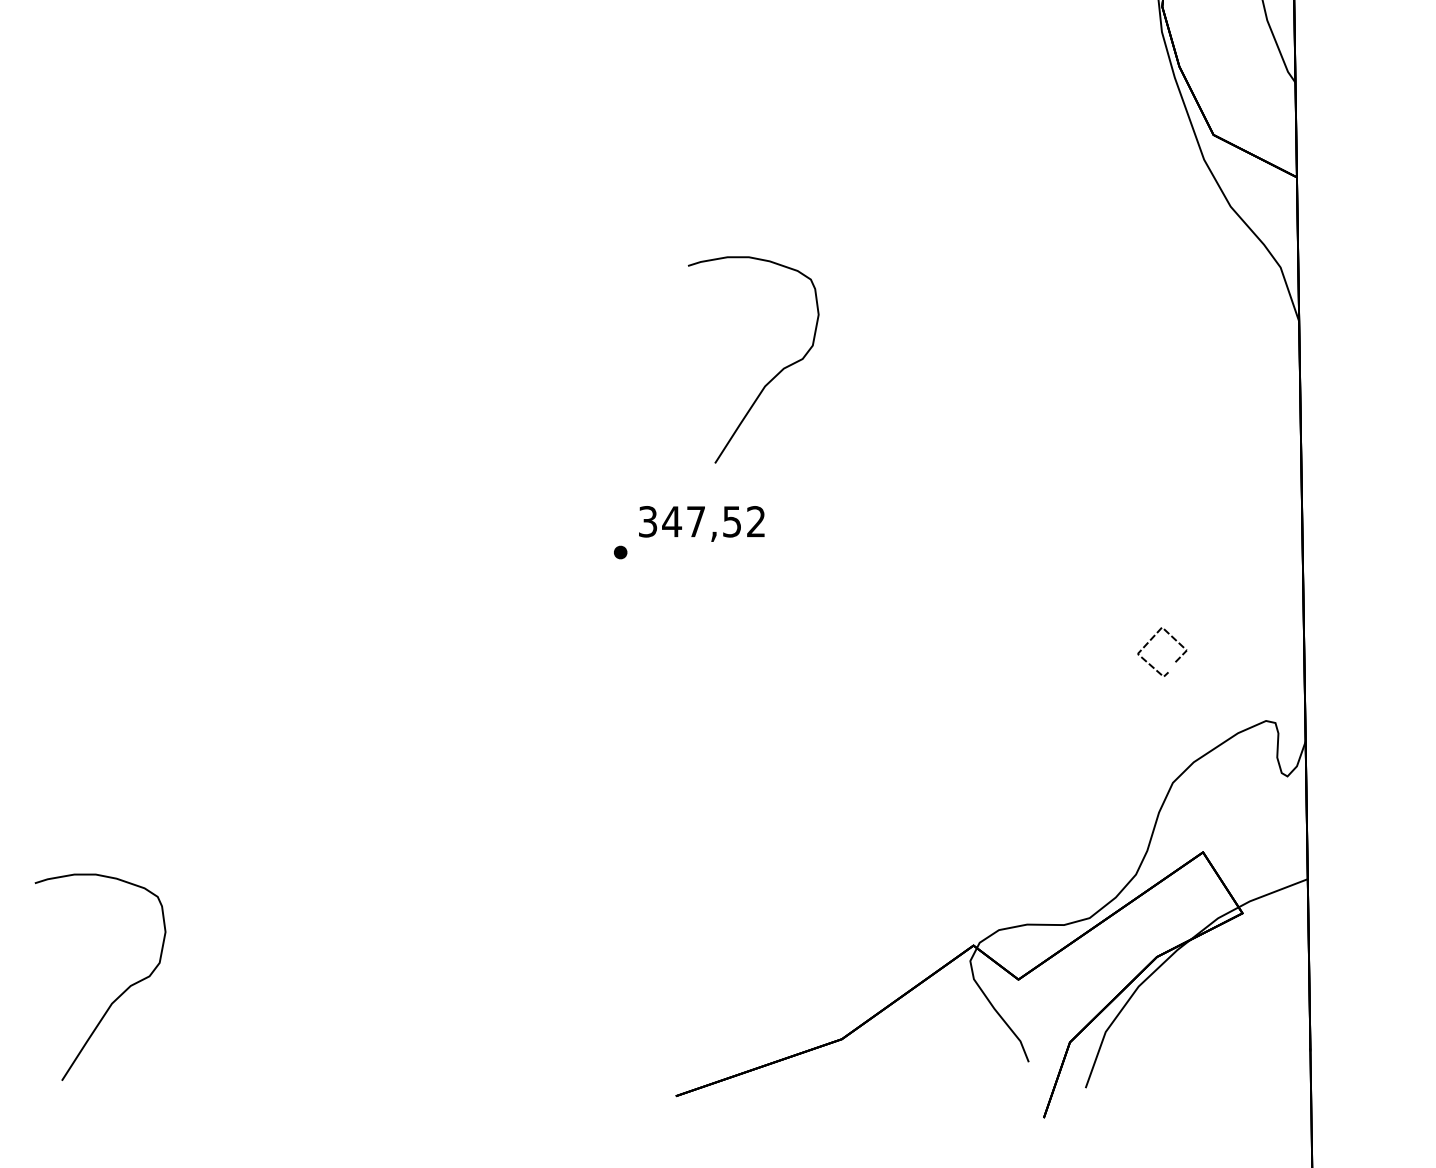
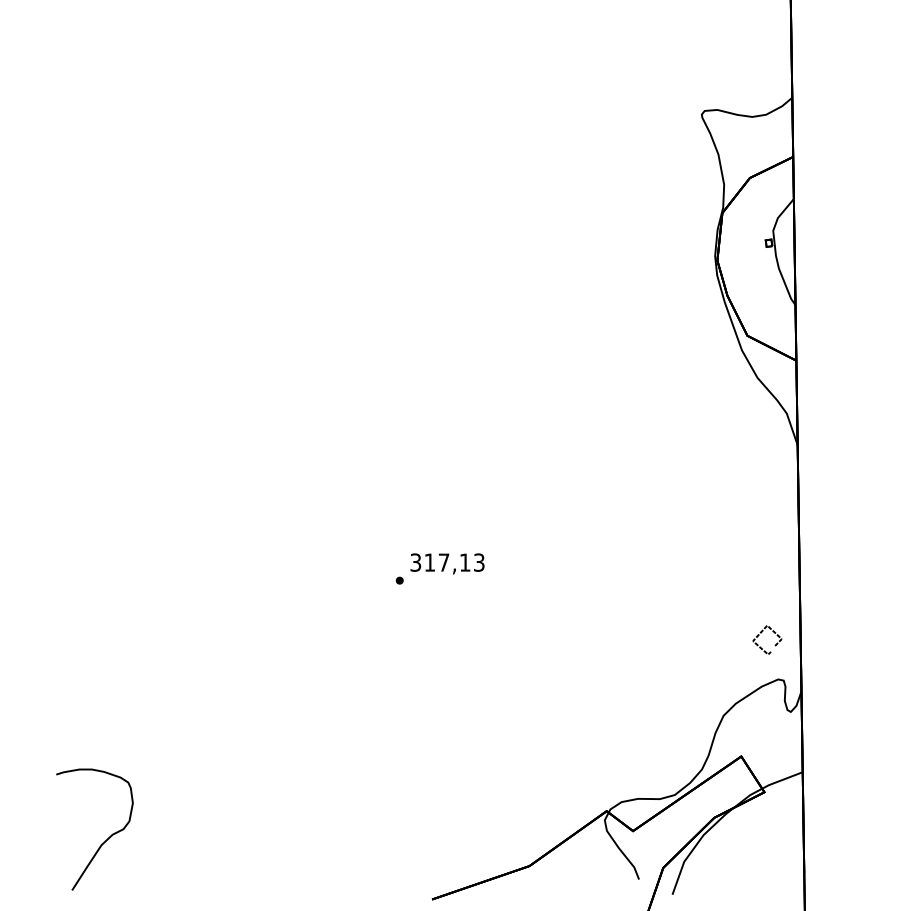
curve: (766, 381) -> (485, 480), removed
text: (713, 521) -> (454, 562), 347,52 -> 317,13
curve: (1152, 640) -> (761, 633), moved

